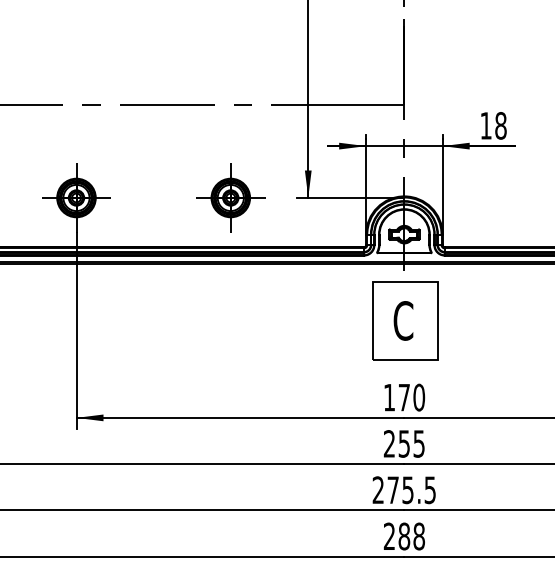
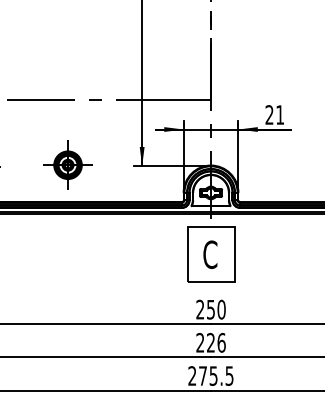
text: (493, 125) -> (274, 114), 18 -> 21
part: (230, 197) -> (67, 164), moved
text: (396, 397) -> (205, 309), 170 -> 250
text: (411, 443) -> (216, 342), 255 -> 226

